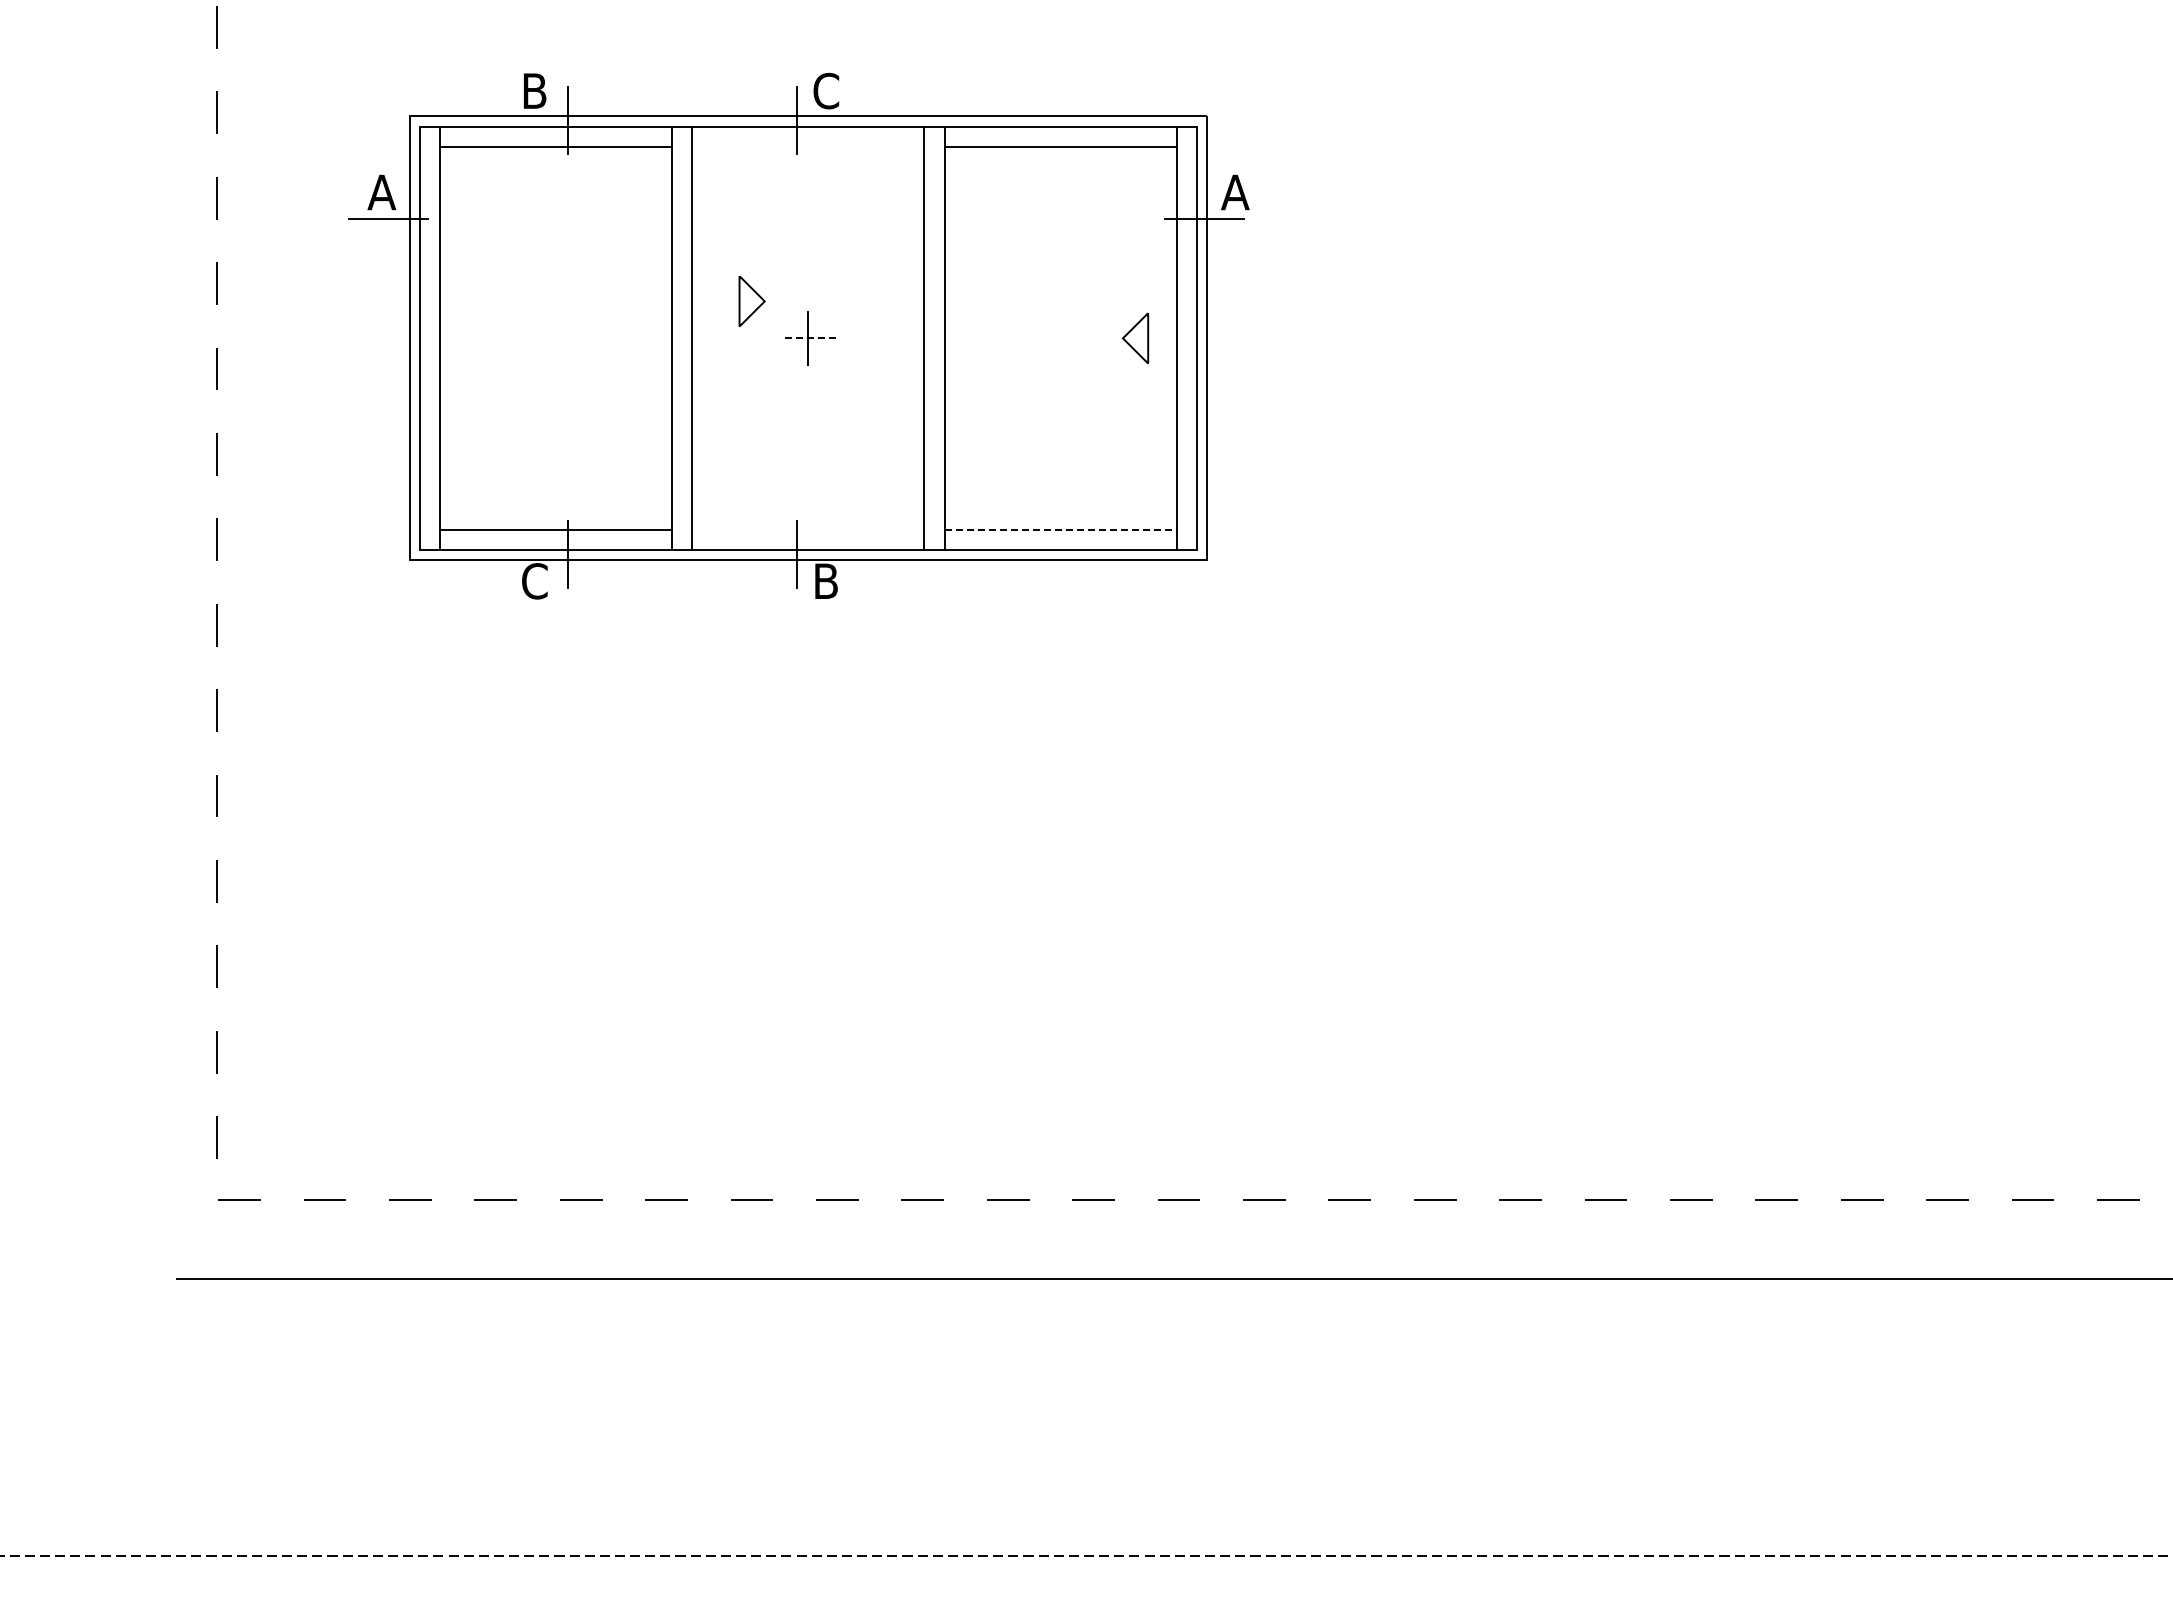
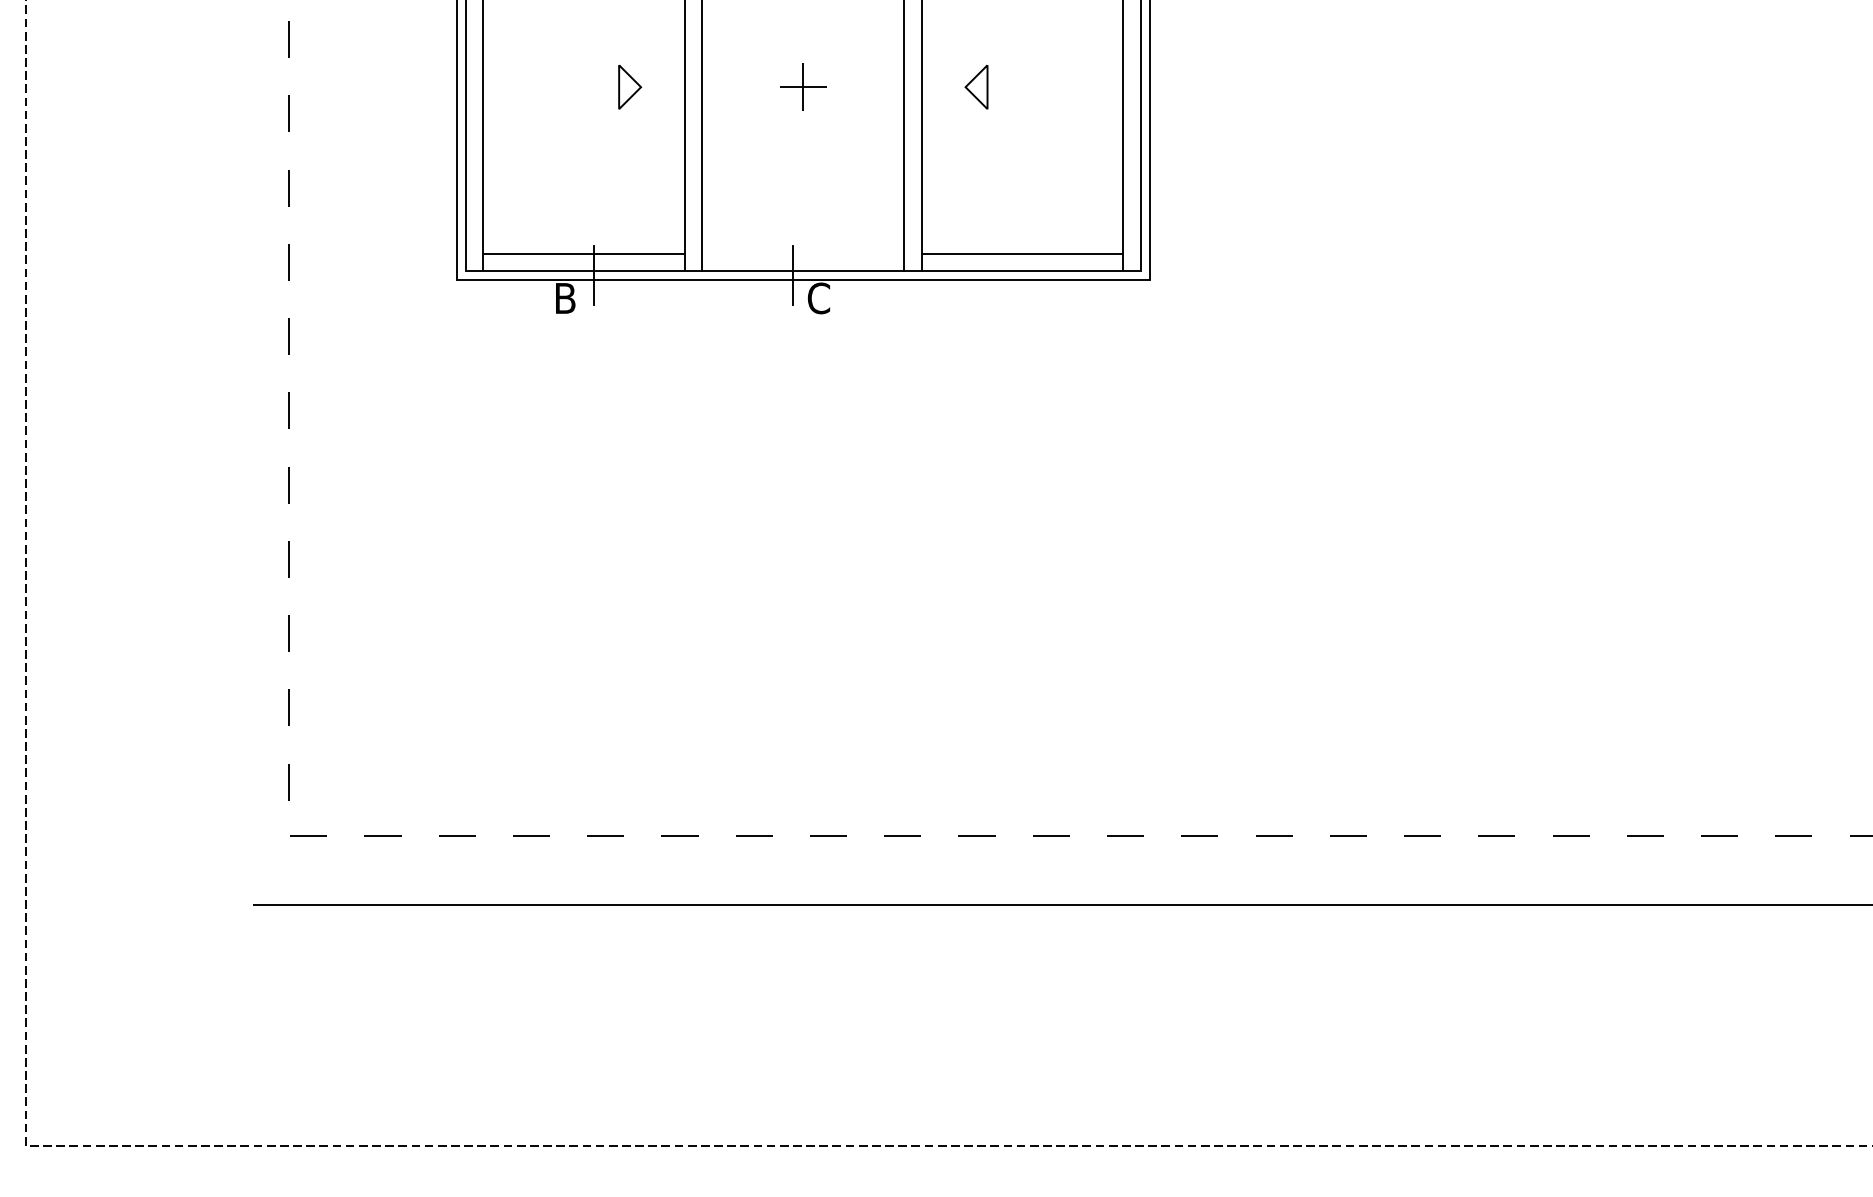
part: (751, 300) -> (629, 86), moved
part: (1135, 337) -> (976, 86), moved
line: (807, 338) -> (802, 87), dashed -> solid
line: (1061, 530) -> (1023, 254), dashed -> solid
text: (534, 581) -> (565, 298), C -> B
text: (826, 581) -> (819, 298), B -> C

